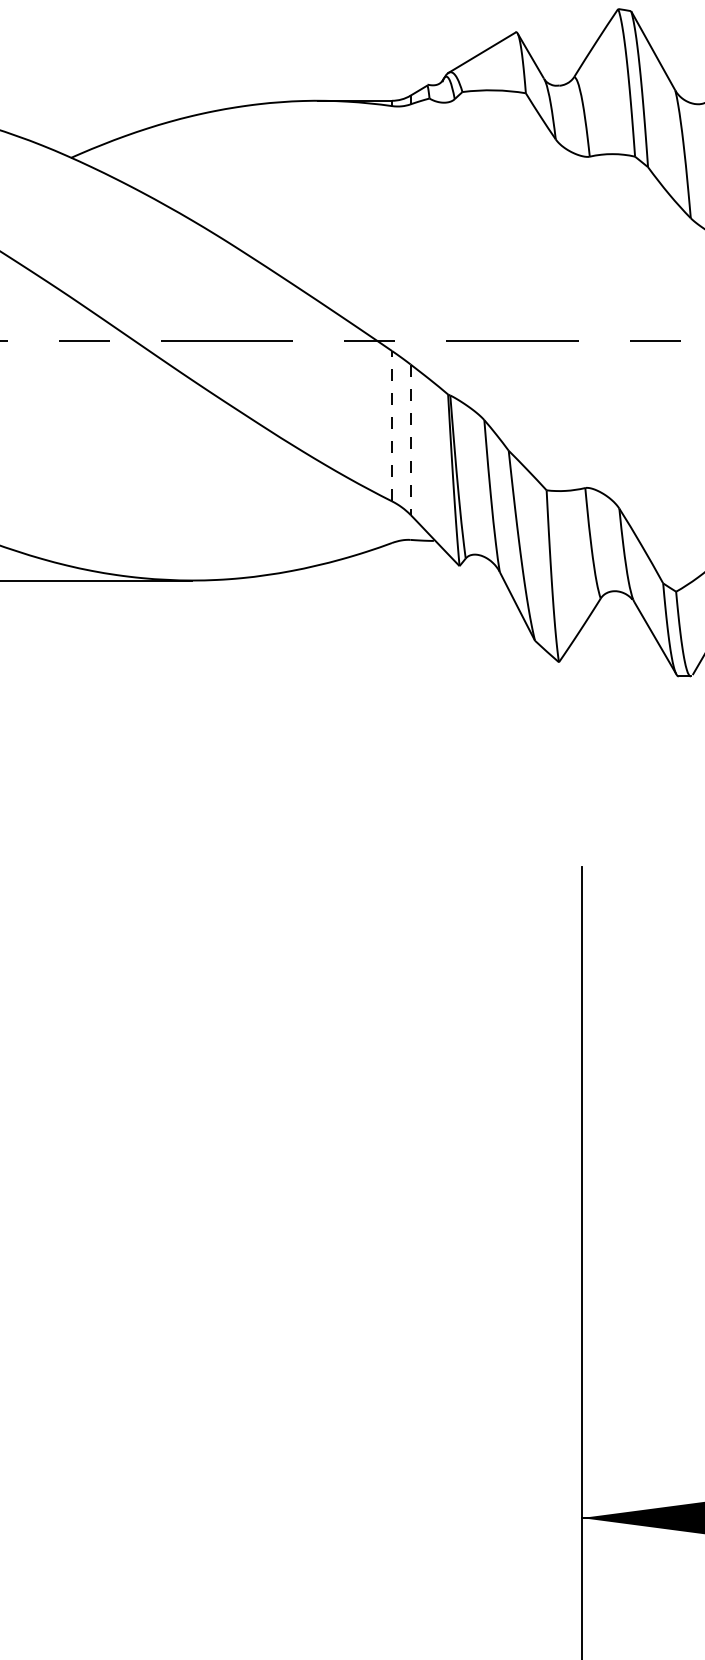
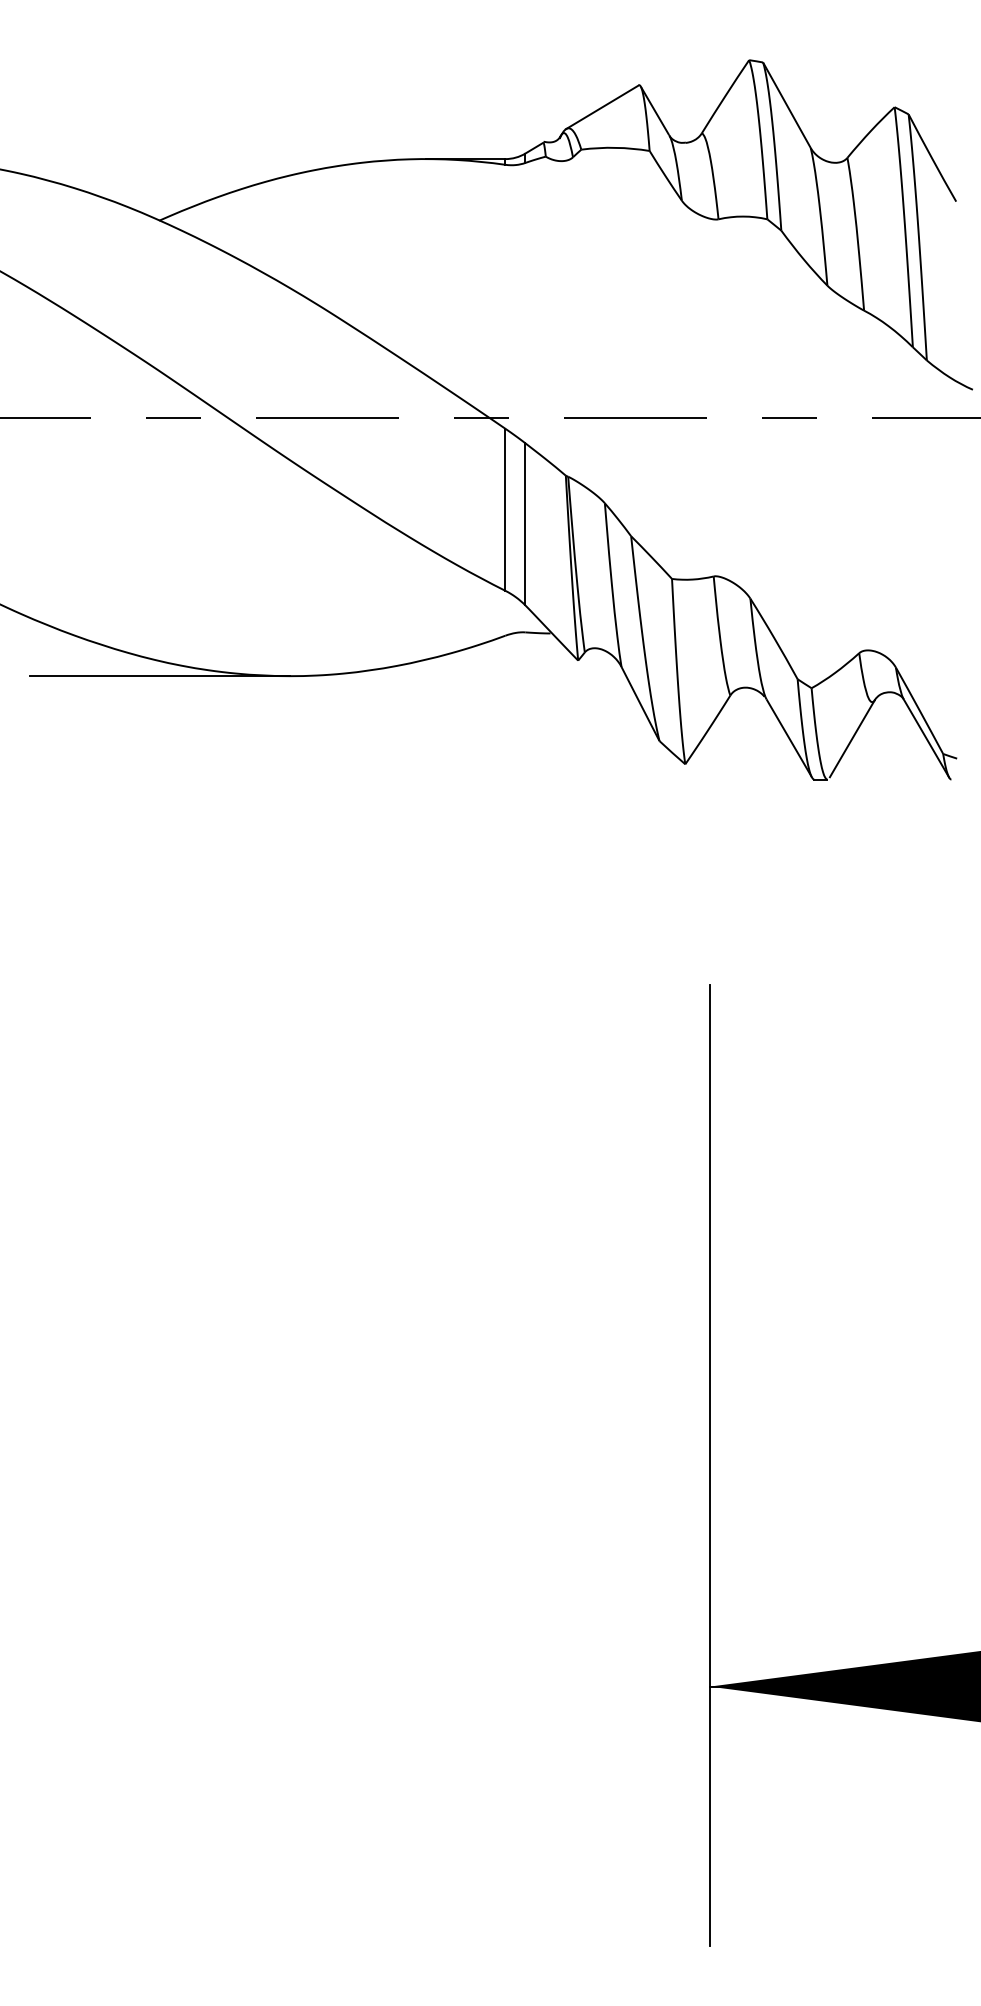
line: (392, 425) -> (505, 509), dashed -> solid
line: (410, 439) -> (525, 524), dashed -> solid

